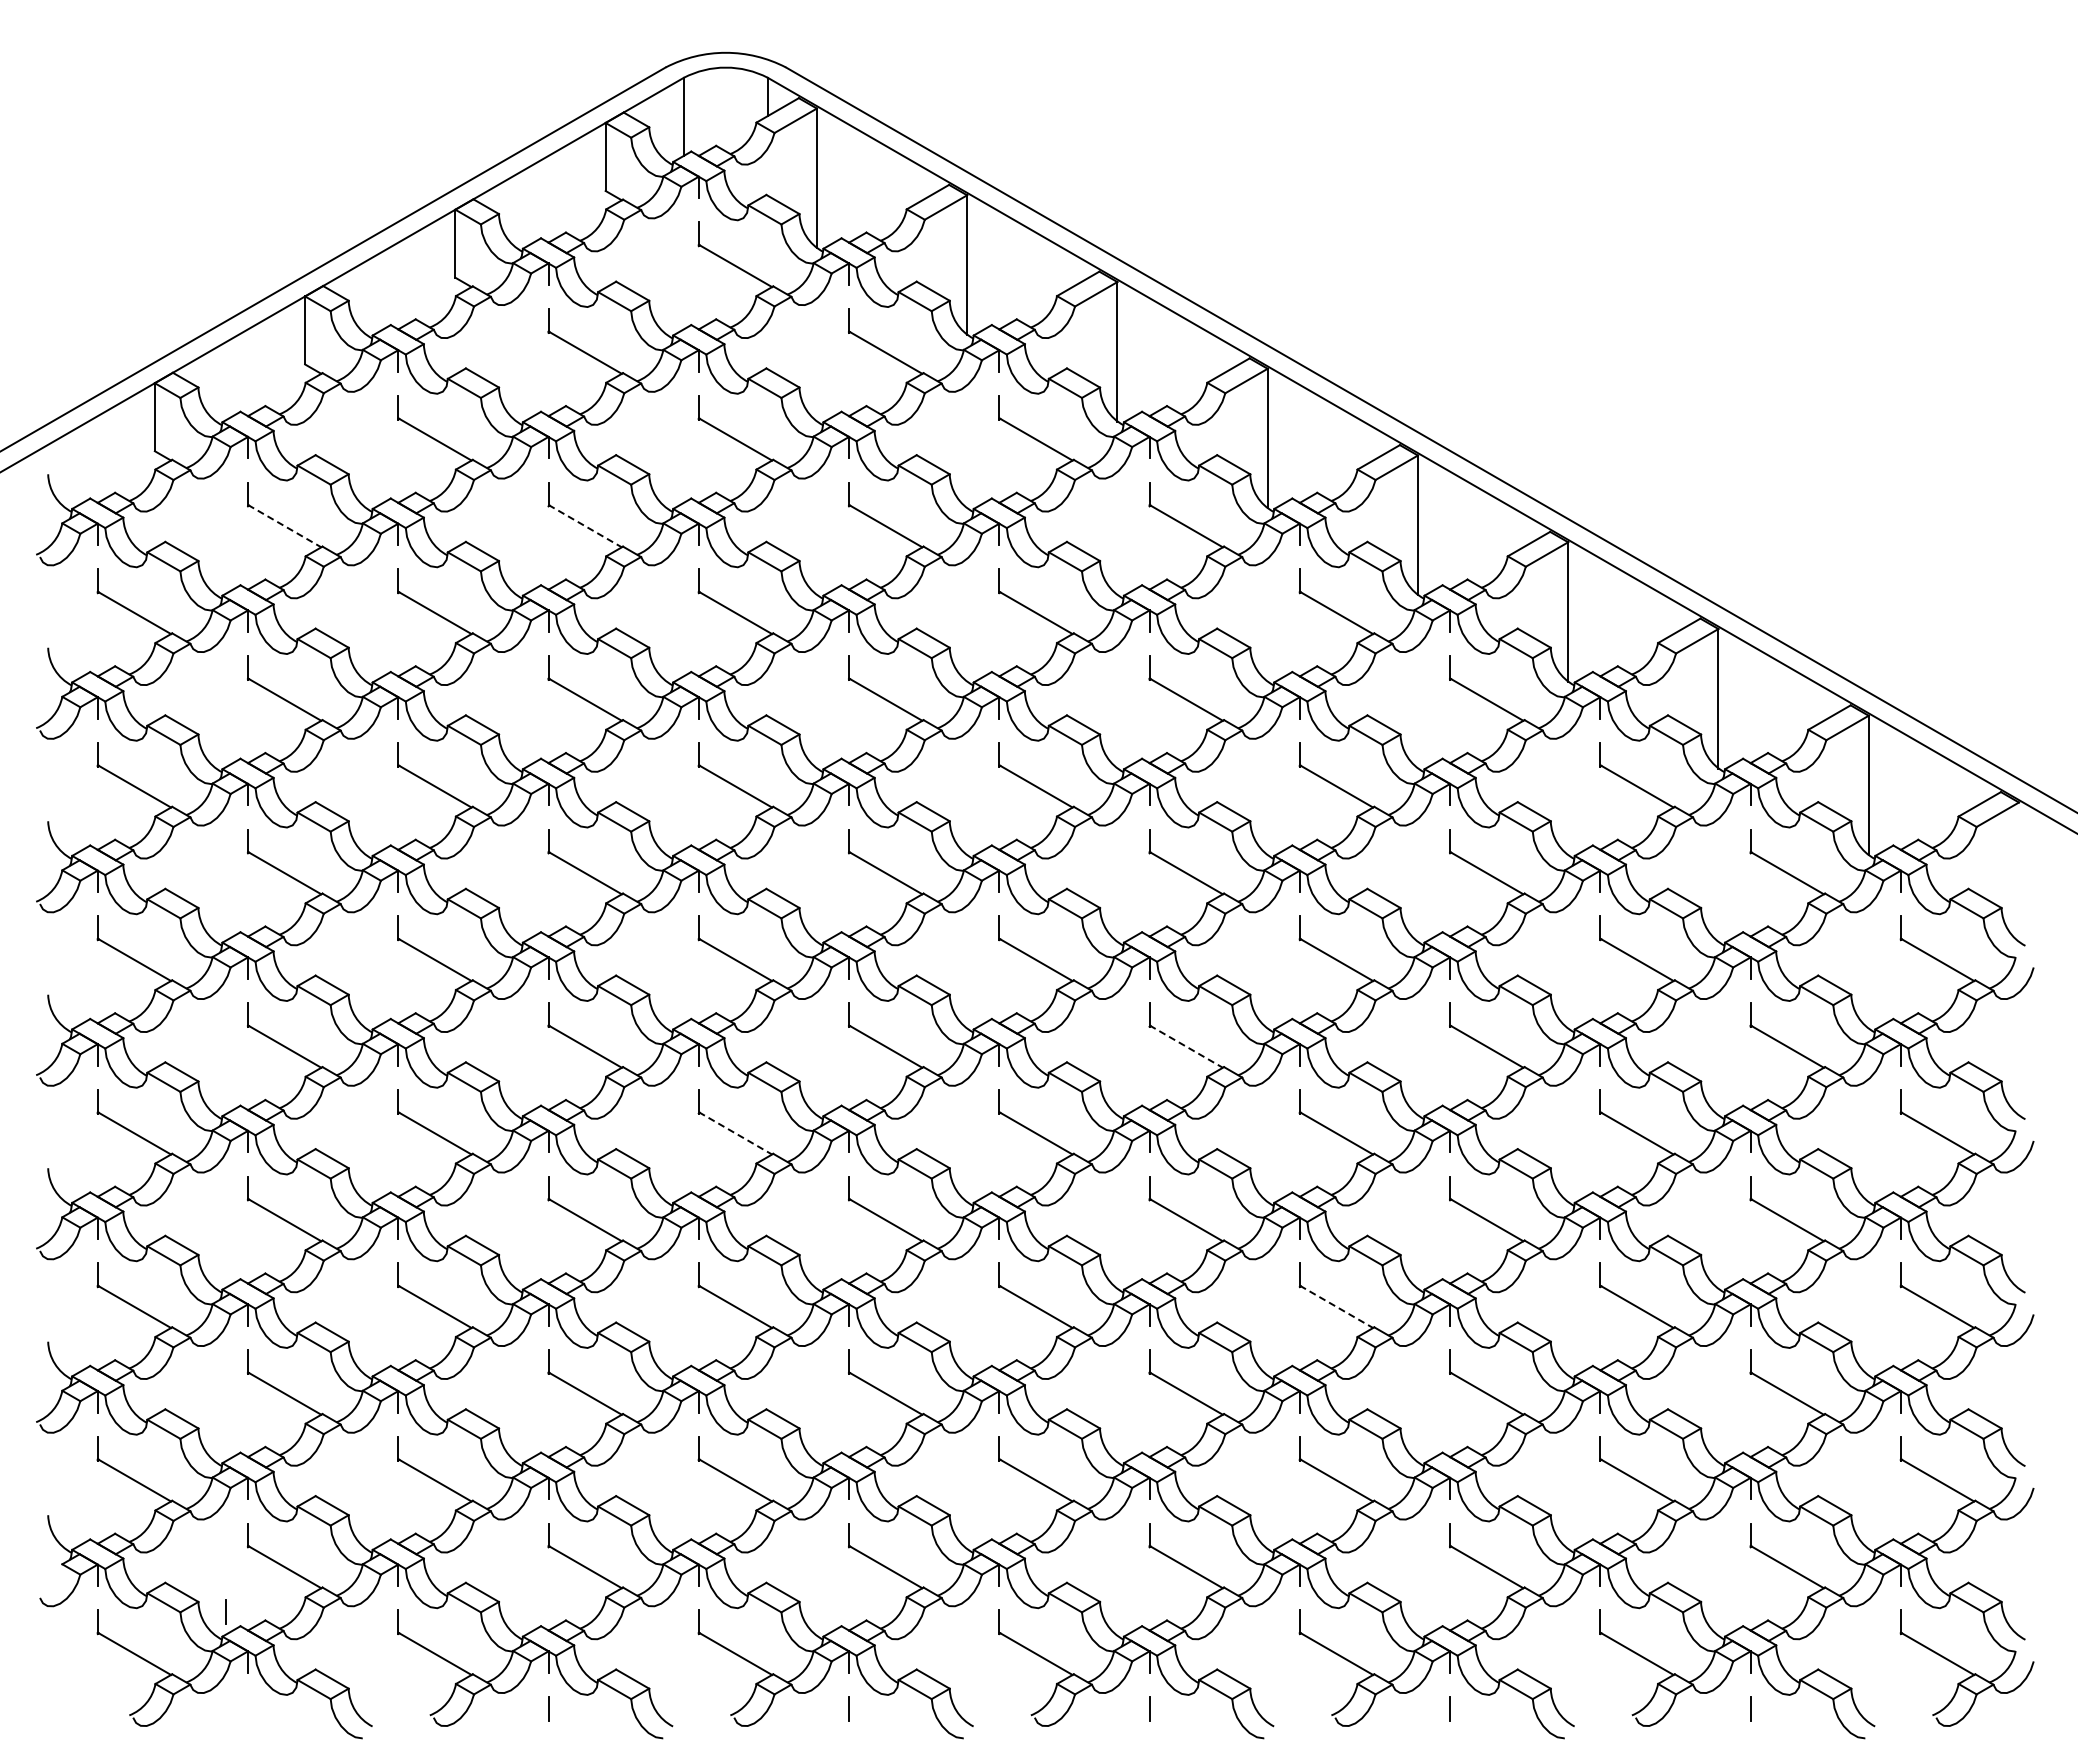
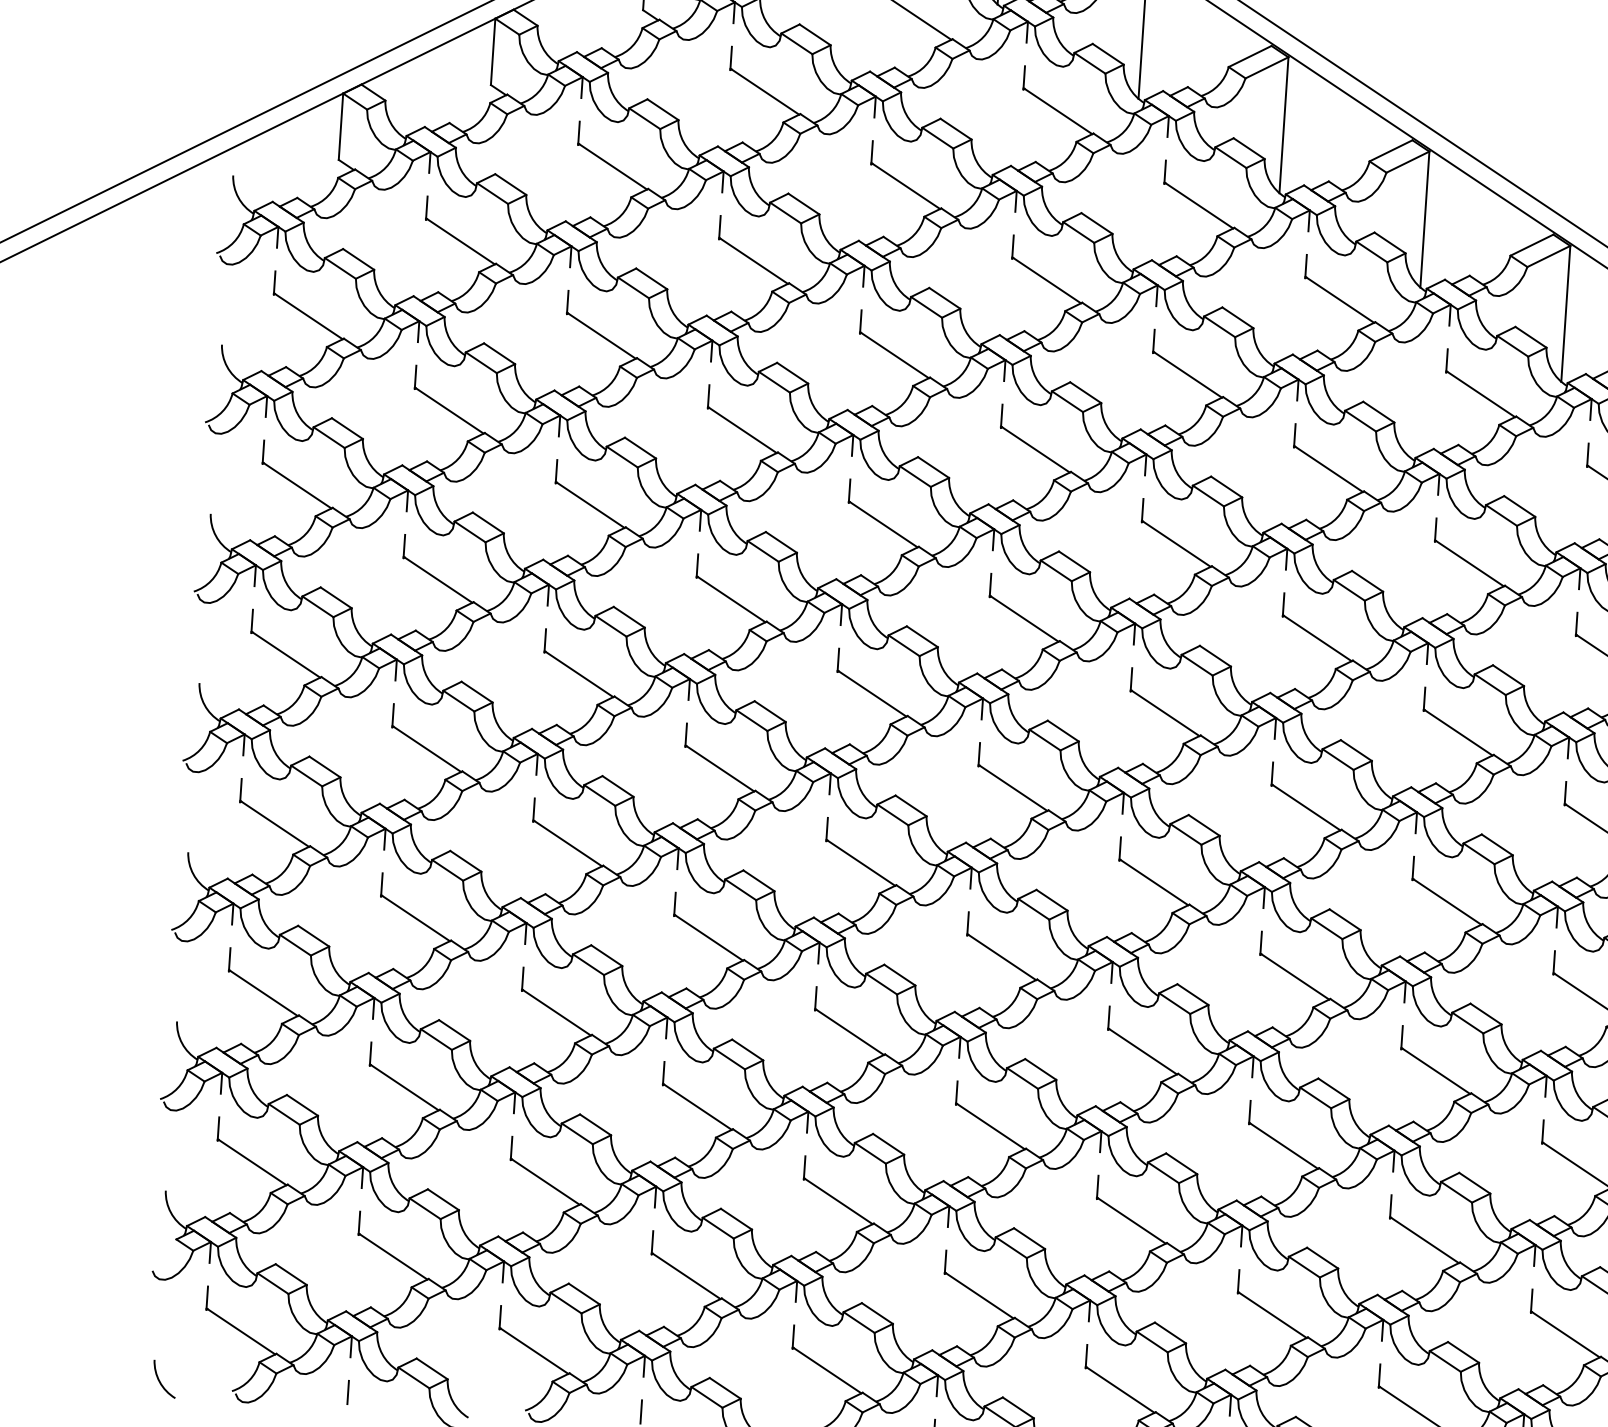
line: (285, 526) -> (461, 241), dashed -> solid
line: (585, 526) -> (753, 261), dashed -> solid
line: (1186, 1046) -> (1306, 807), dashed -> solid
line: (735, 1133) -> (860, 862), dashed -> solid
line: (1336, 1307) -> (1435, 1071), dashed -> solid
line: (225, 1611) -> (347, 1392), moved
arc: (55, 1709) -> (160, 1380), added

